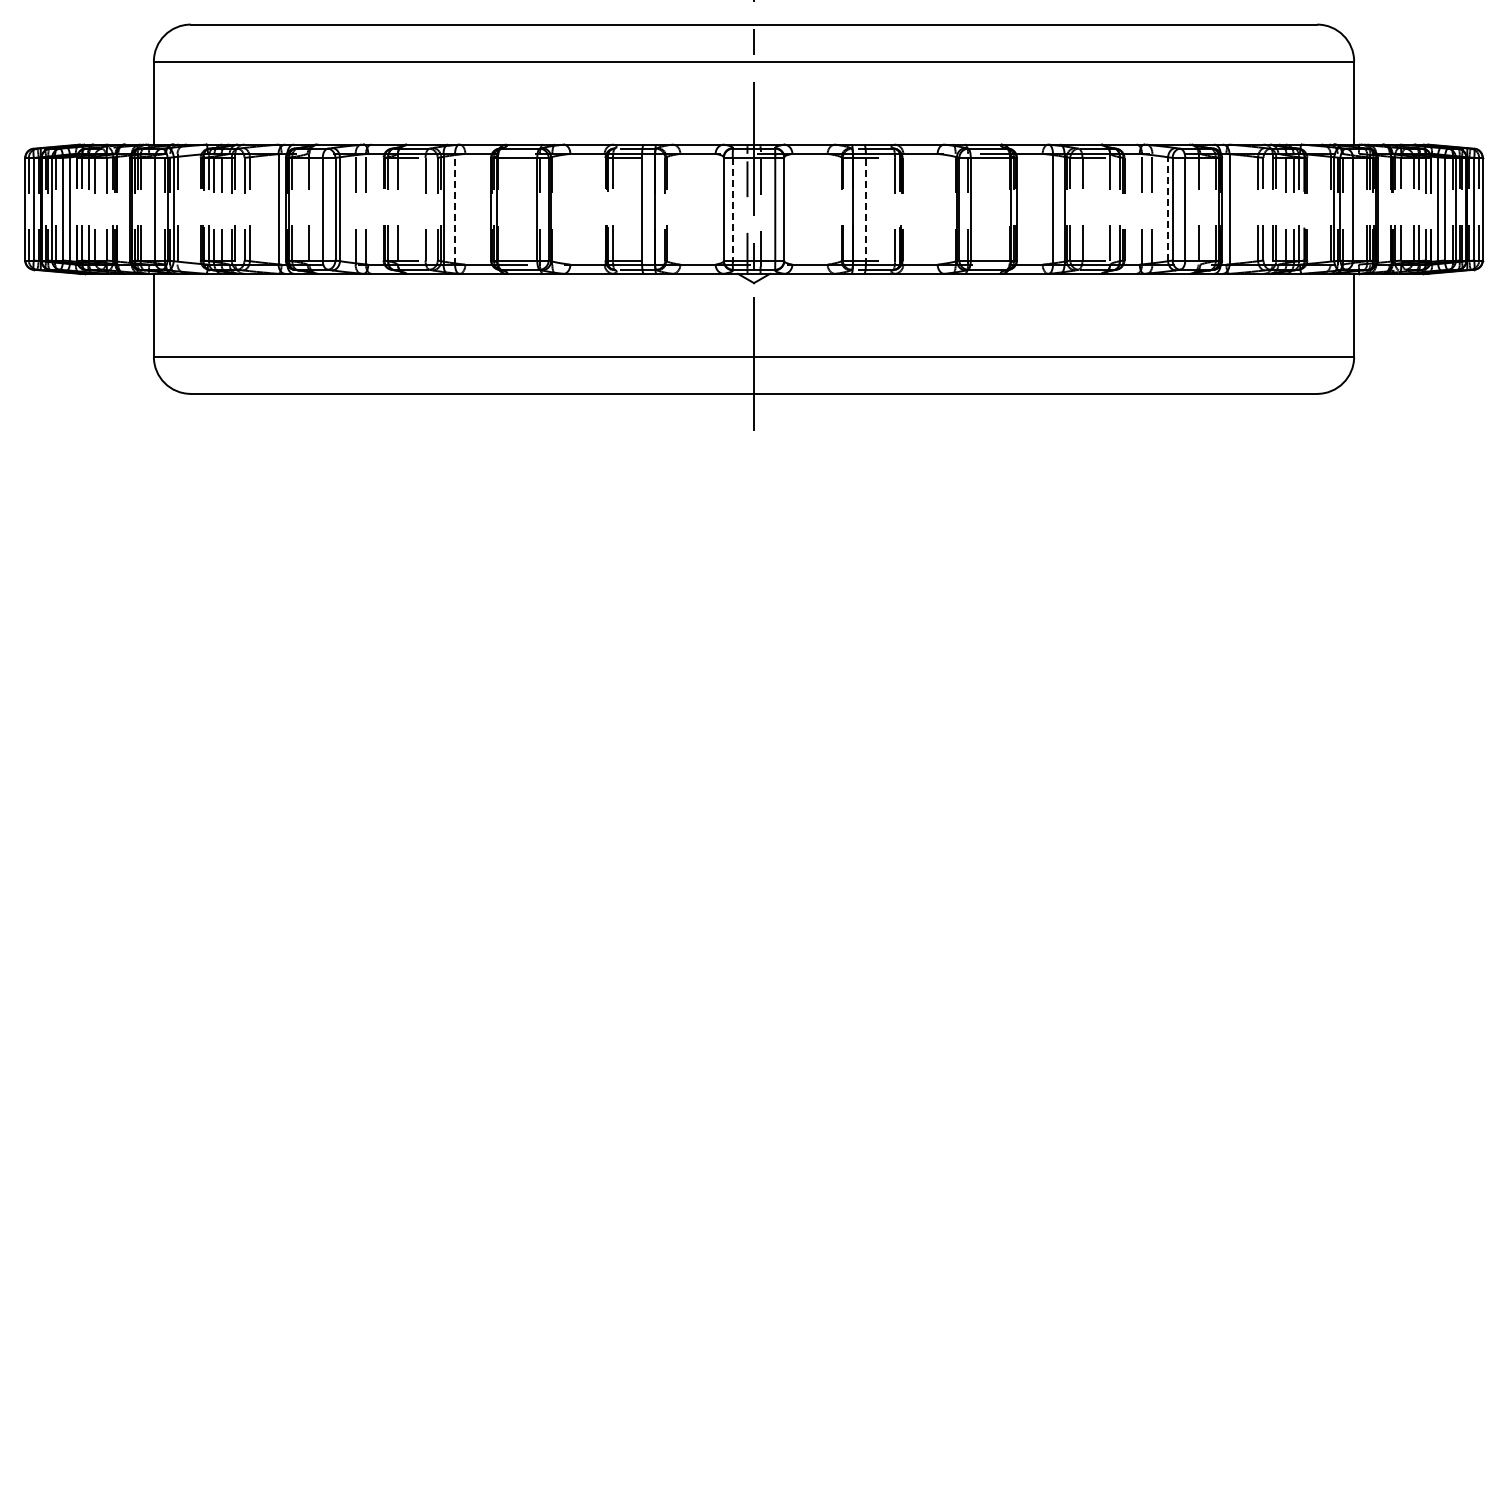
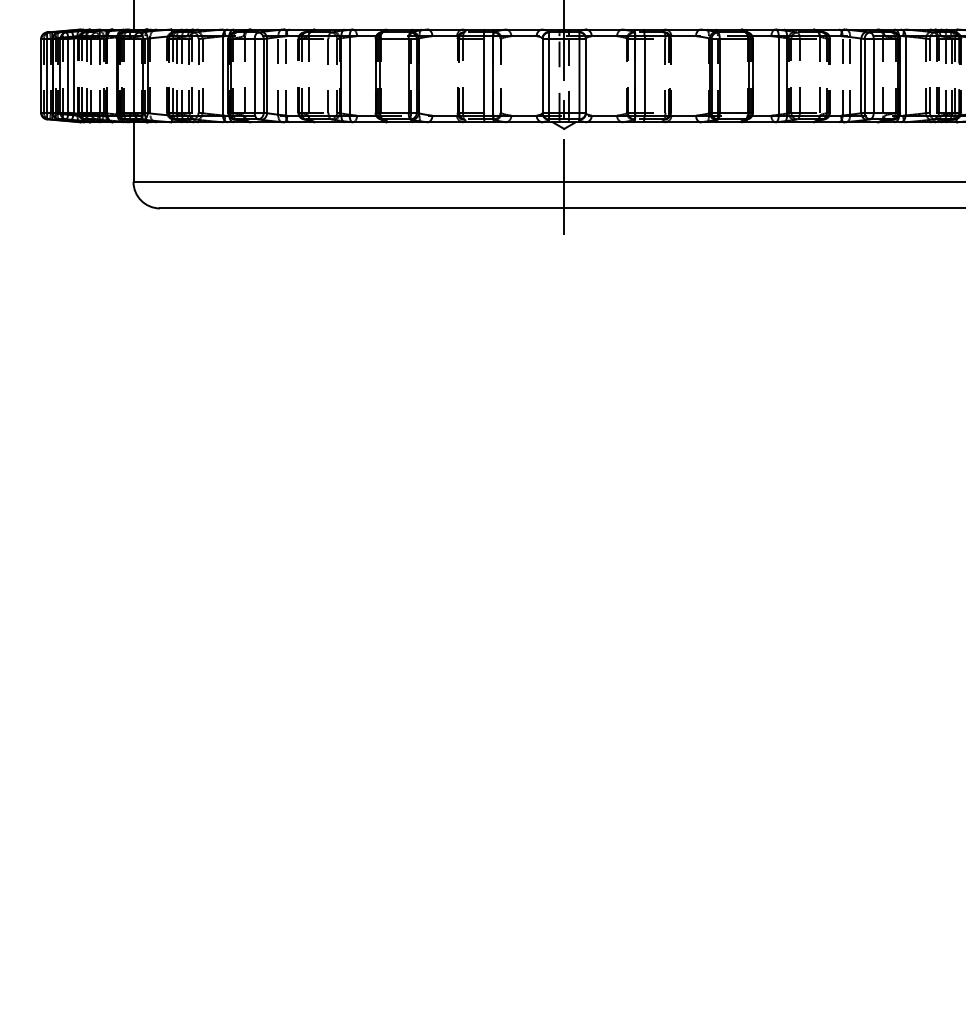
line: (455, 208) -> (349, 75), dashed -> solid
line: (865, 208) -> (644, 75), dashed -> solid
line: (1168, 209) -> (861, 76), dashed -> solid
line: (732, 210) -> (548, 76), dashed -> solid

